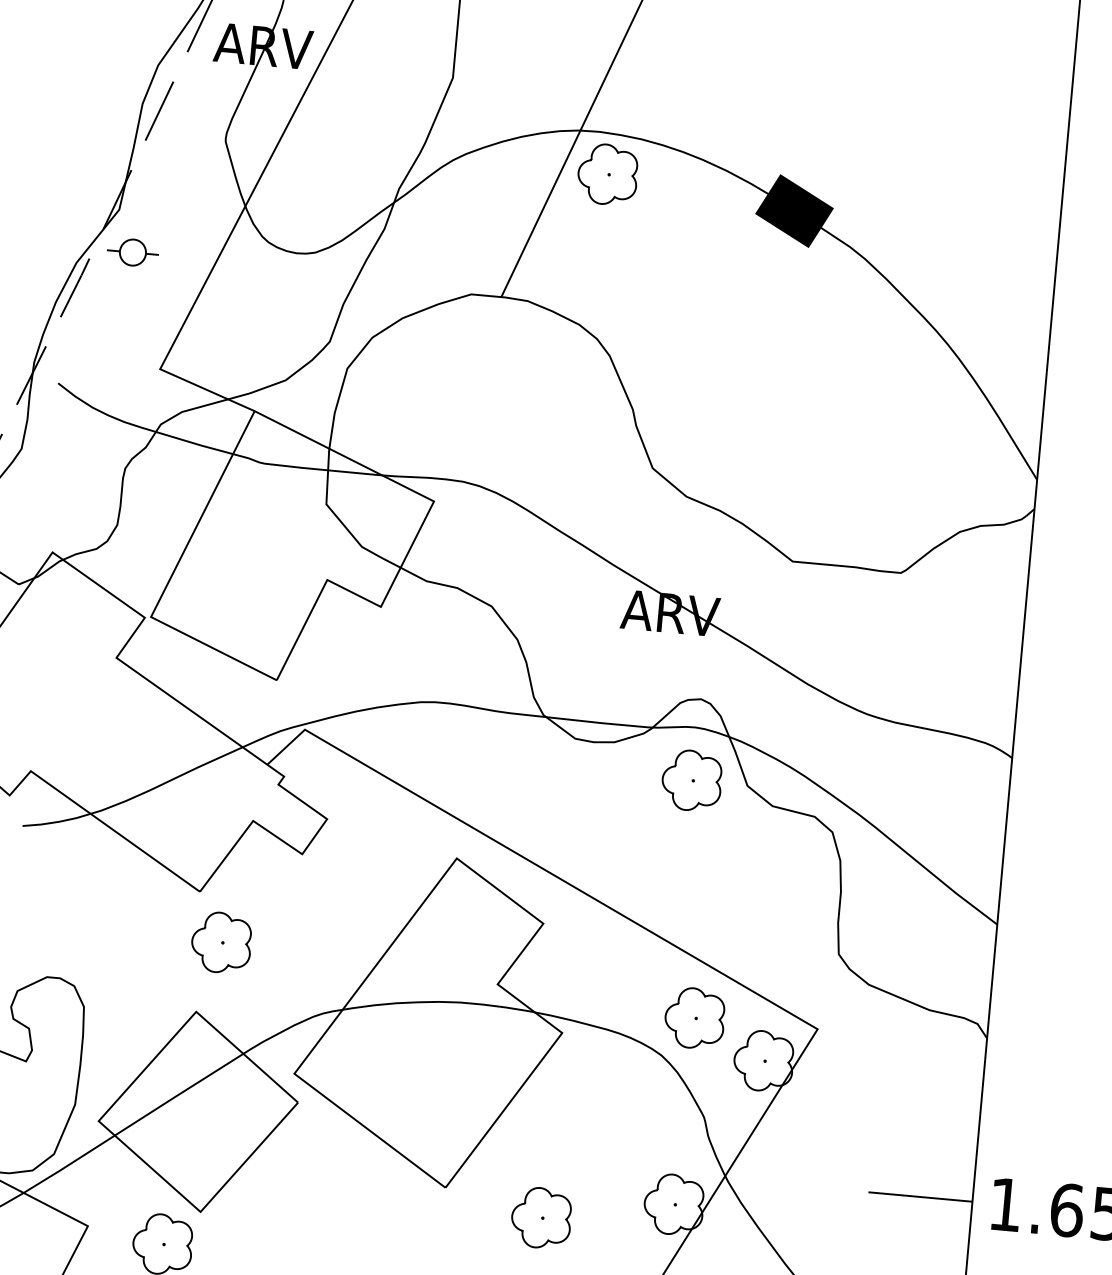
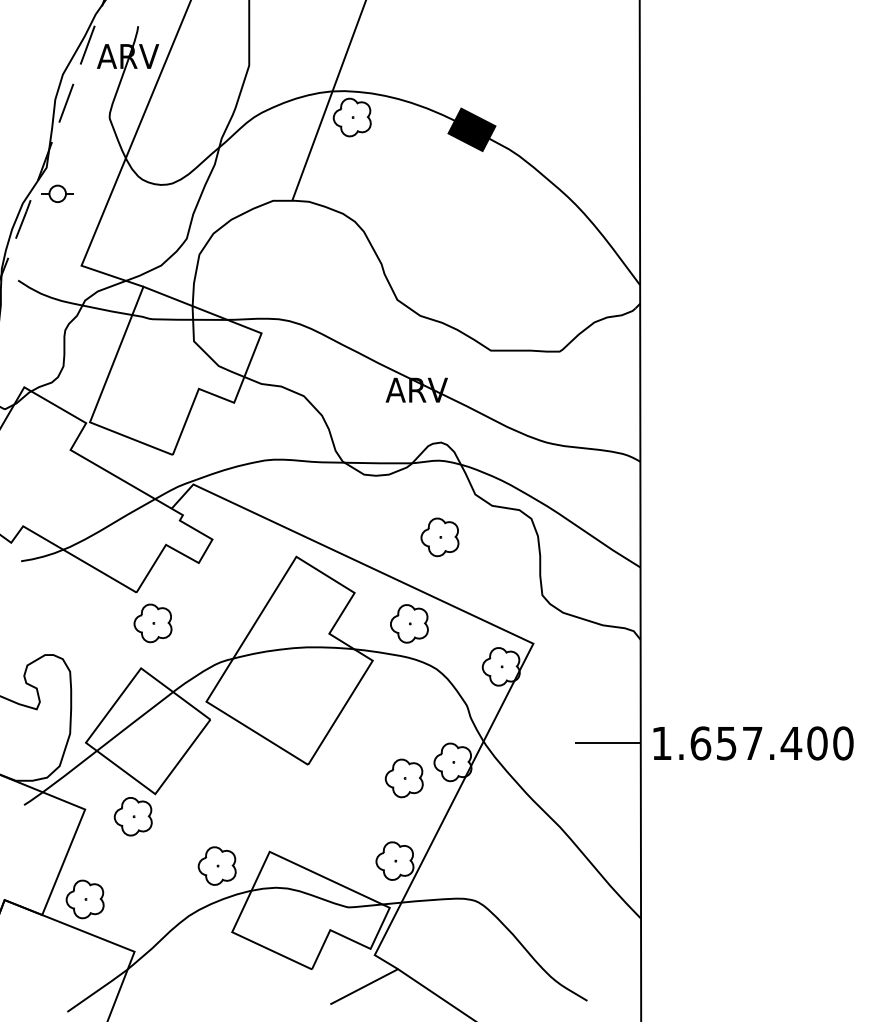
part: (691, 780) -> (439, 537), moved
part: (694, 1017) -> (409, 623), moved
part: (540, 1218) -> (403, 778), moved

